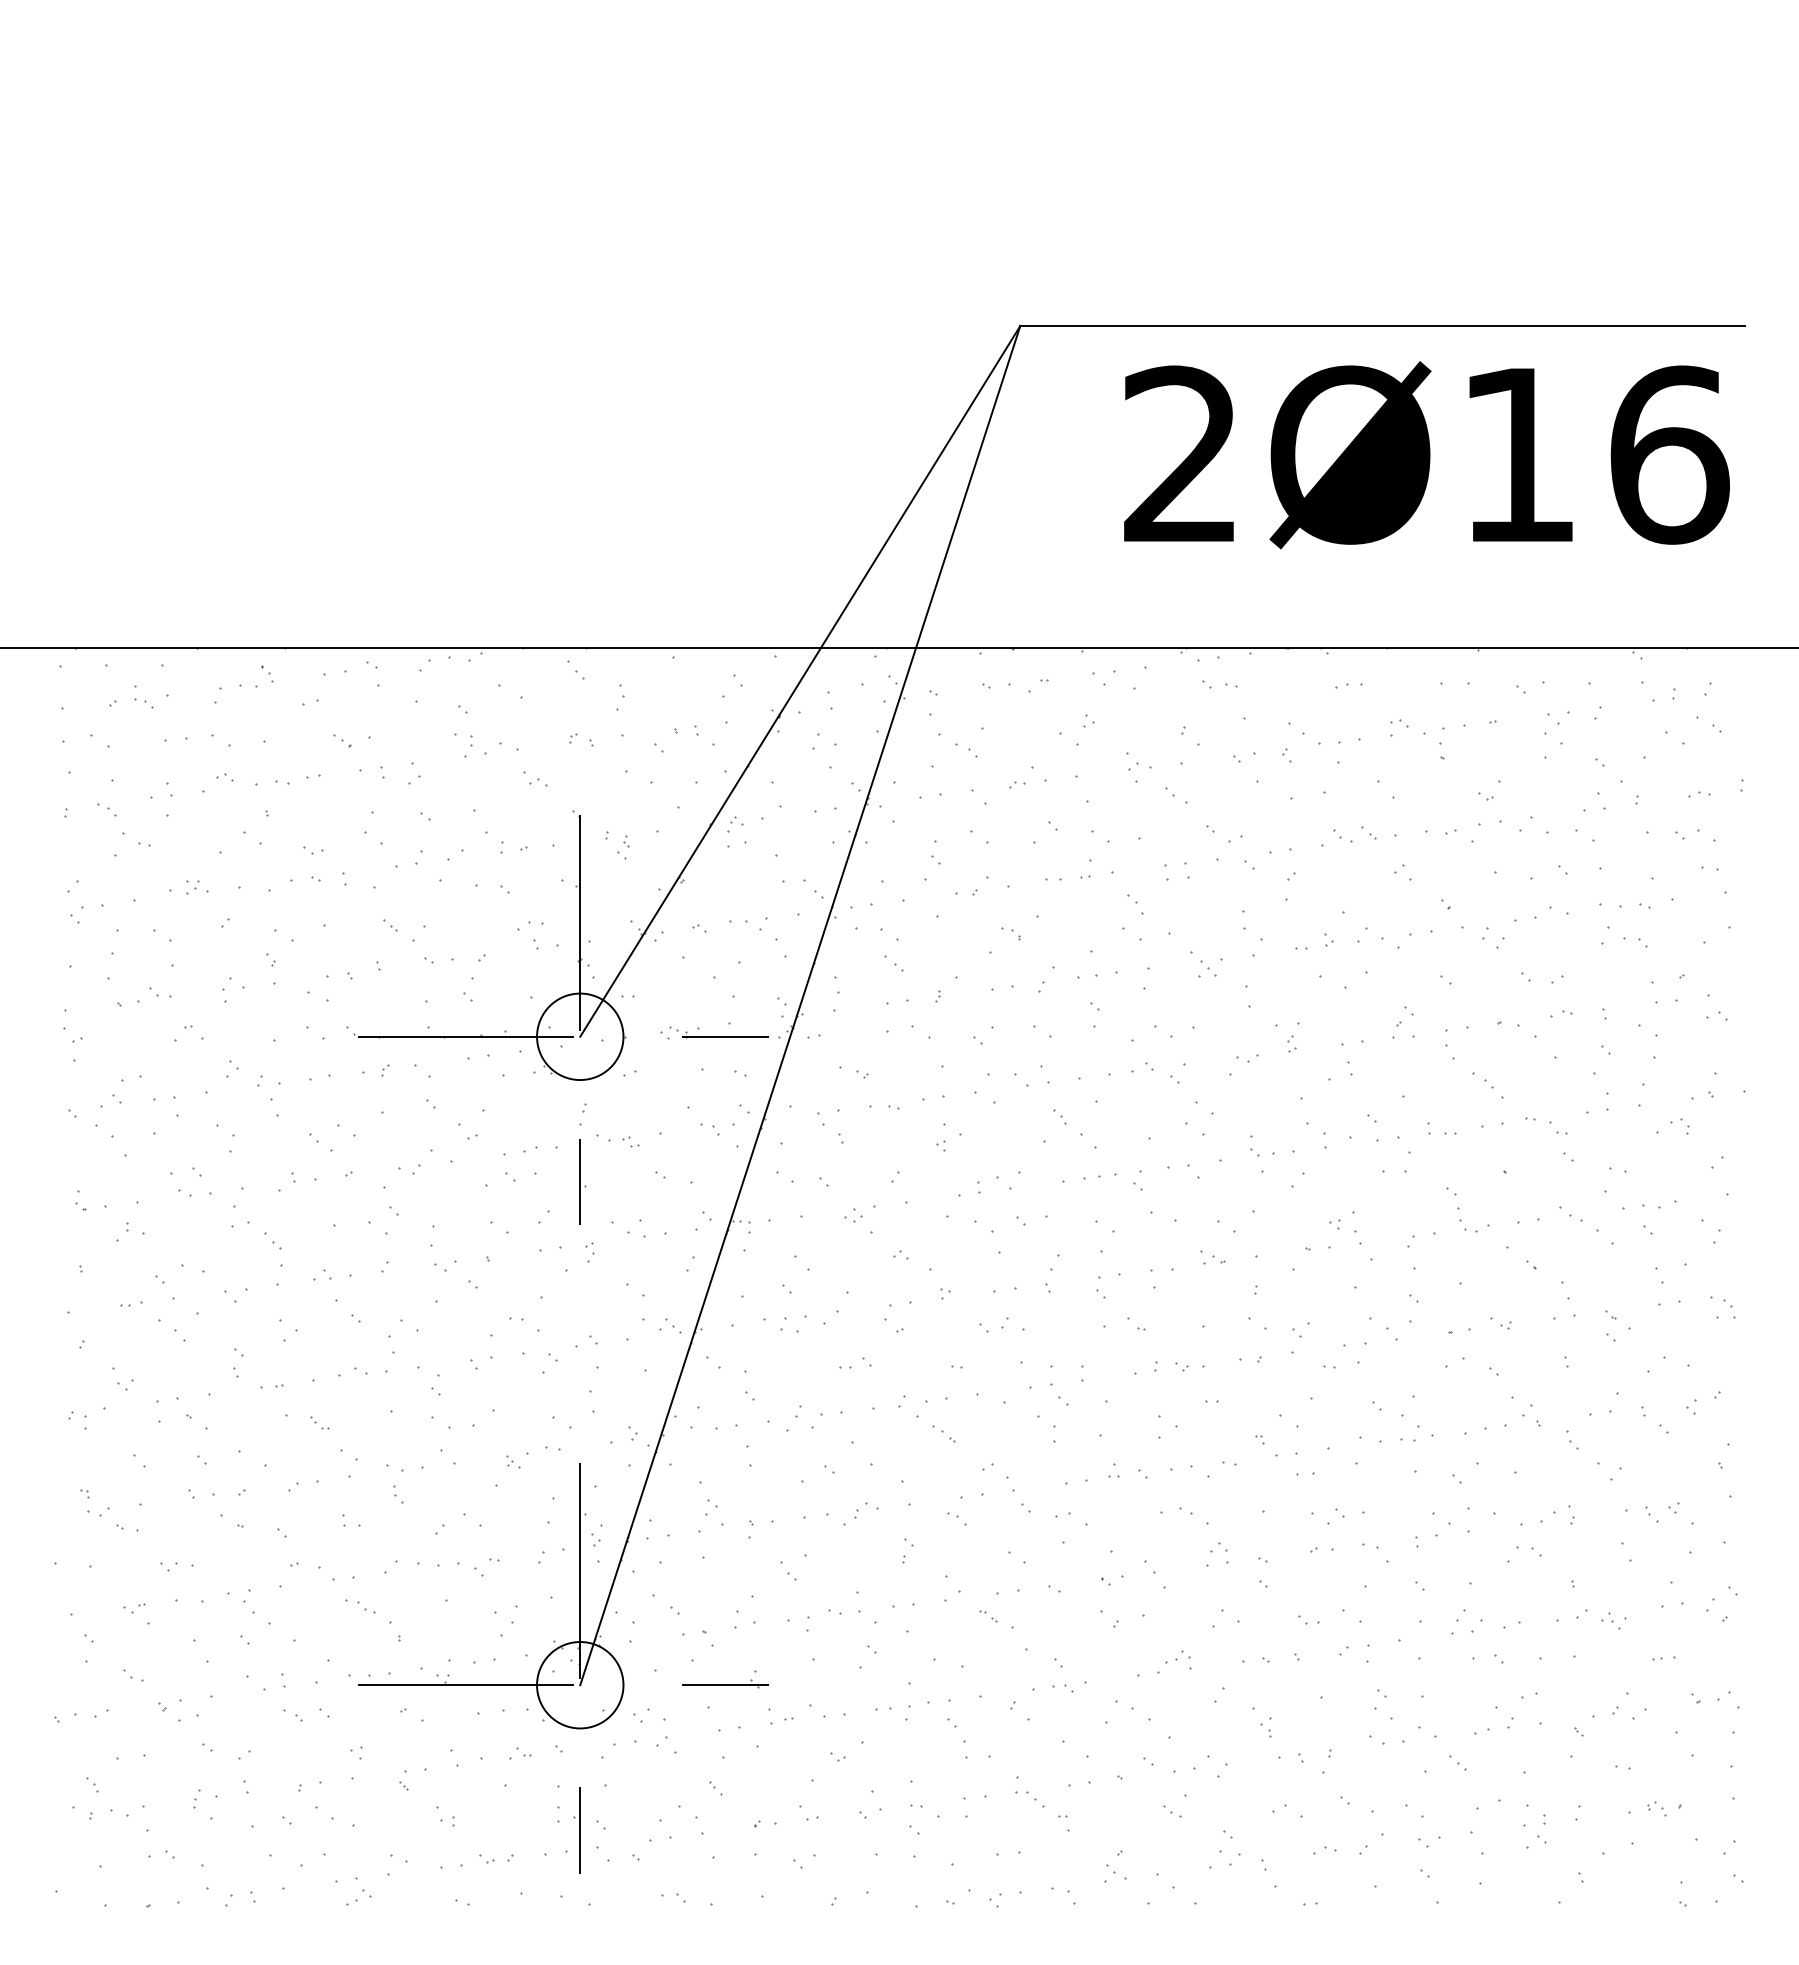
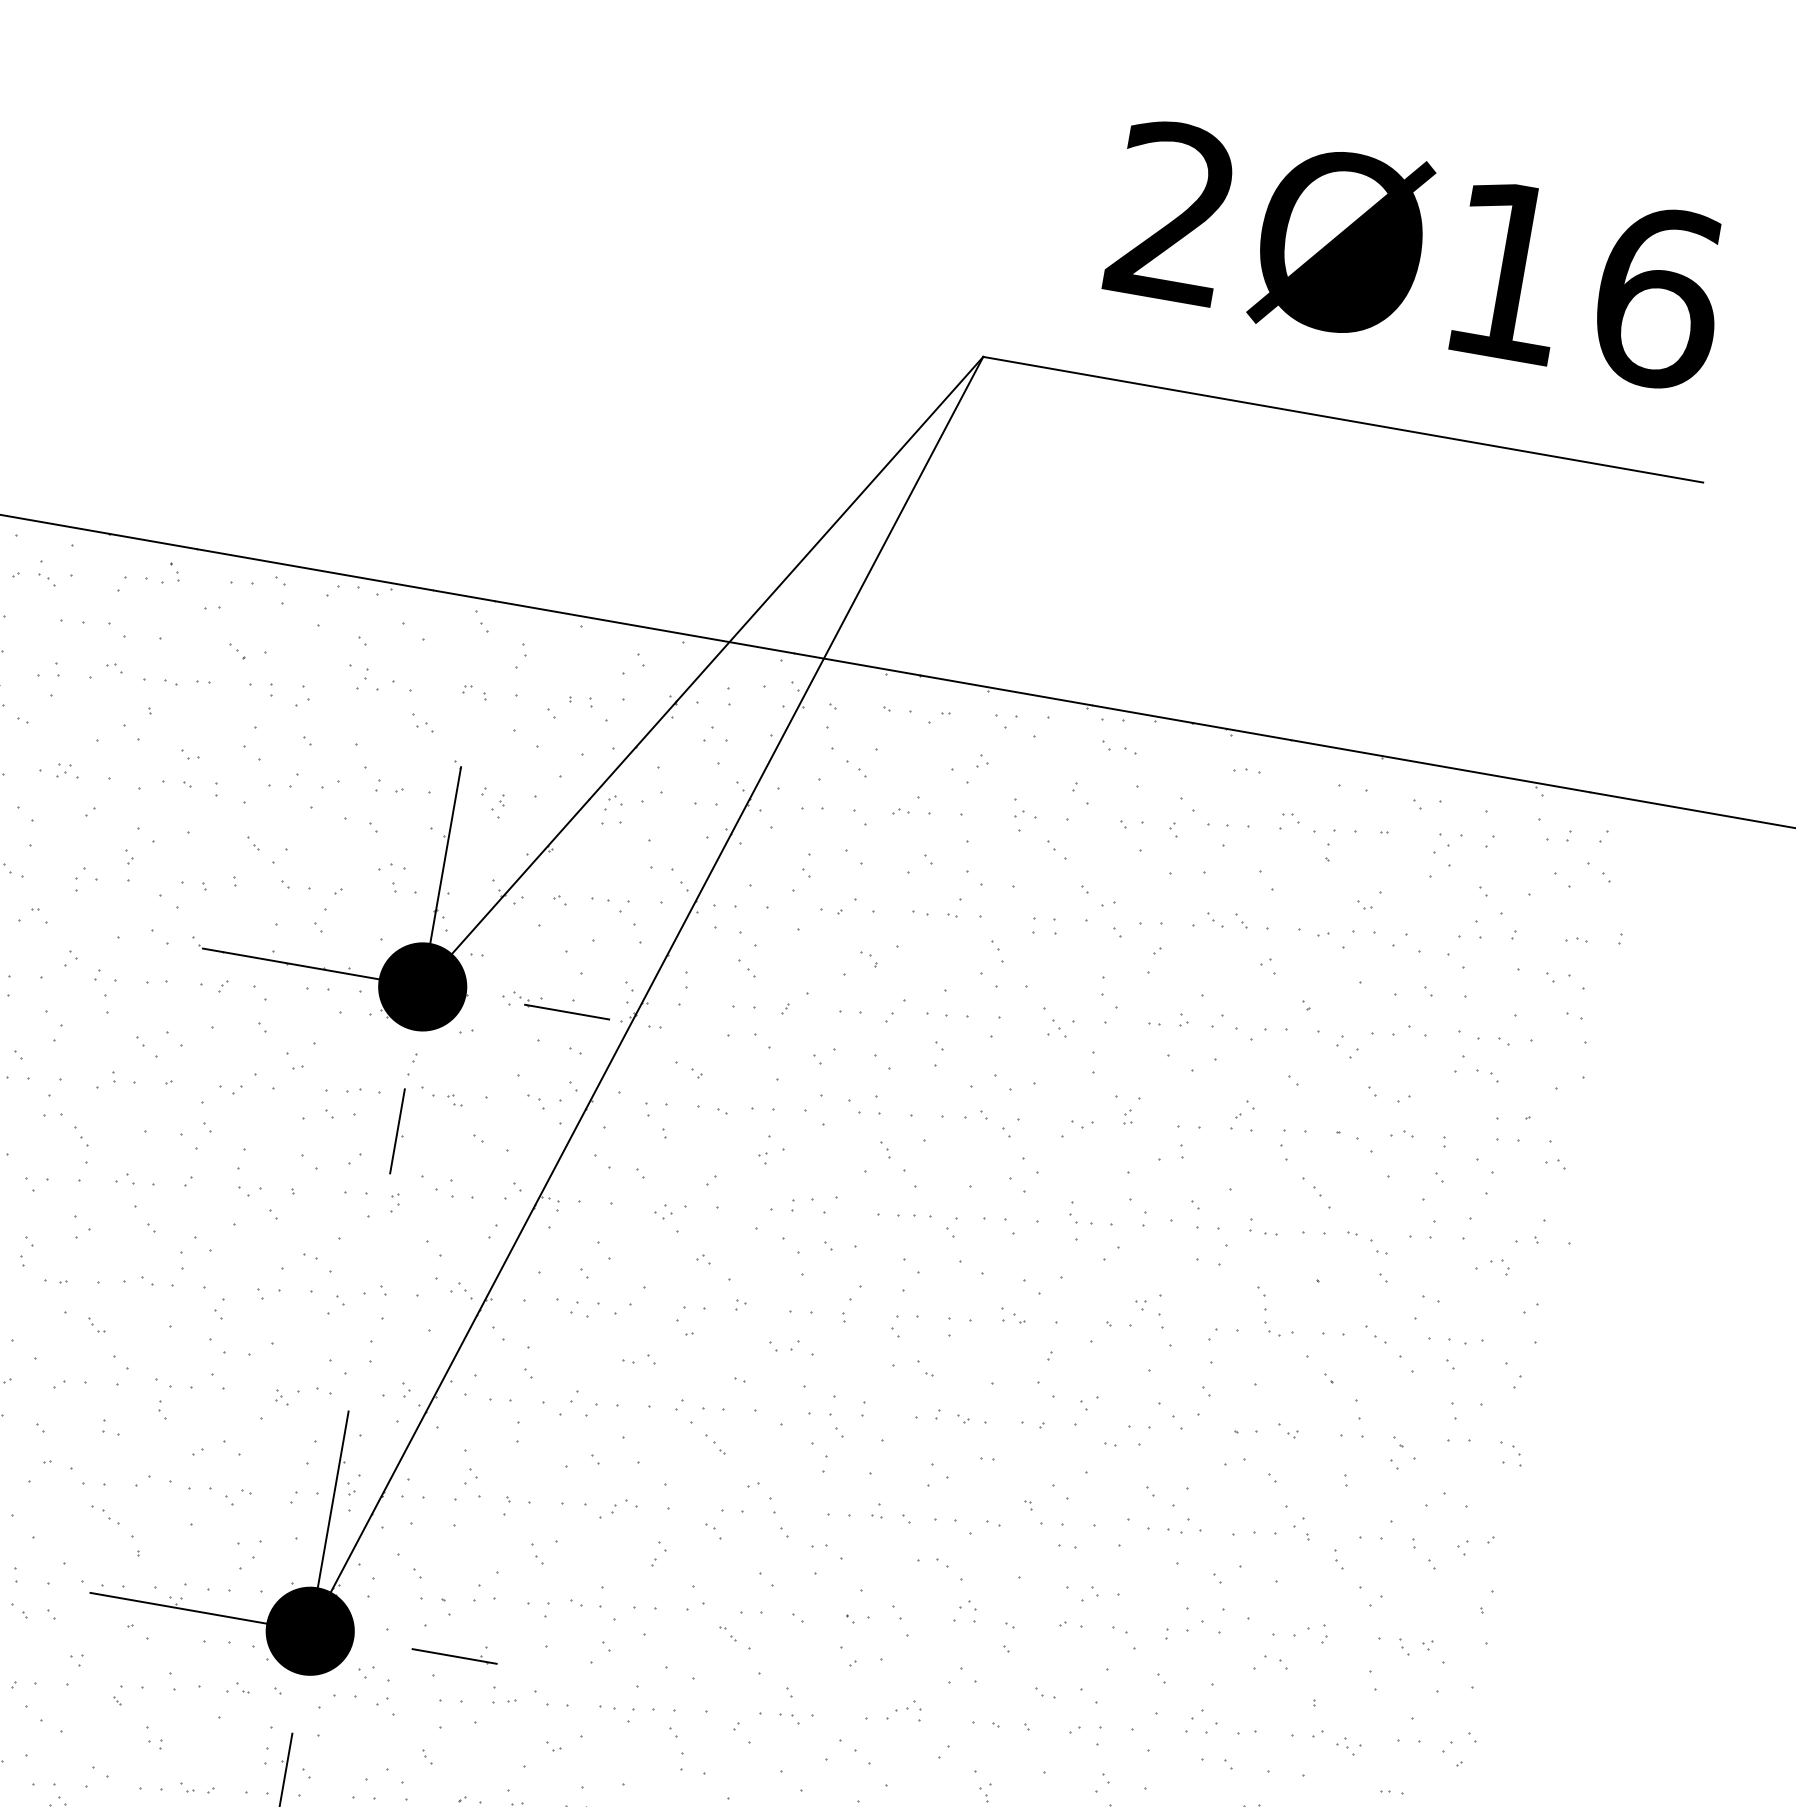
text: (1426, 455) -> (1416, 255), moved
fill: (580, 1036) -> (422, 986), added
fill: (580, 1685) -> (310, 1631), added

